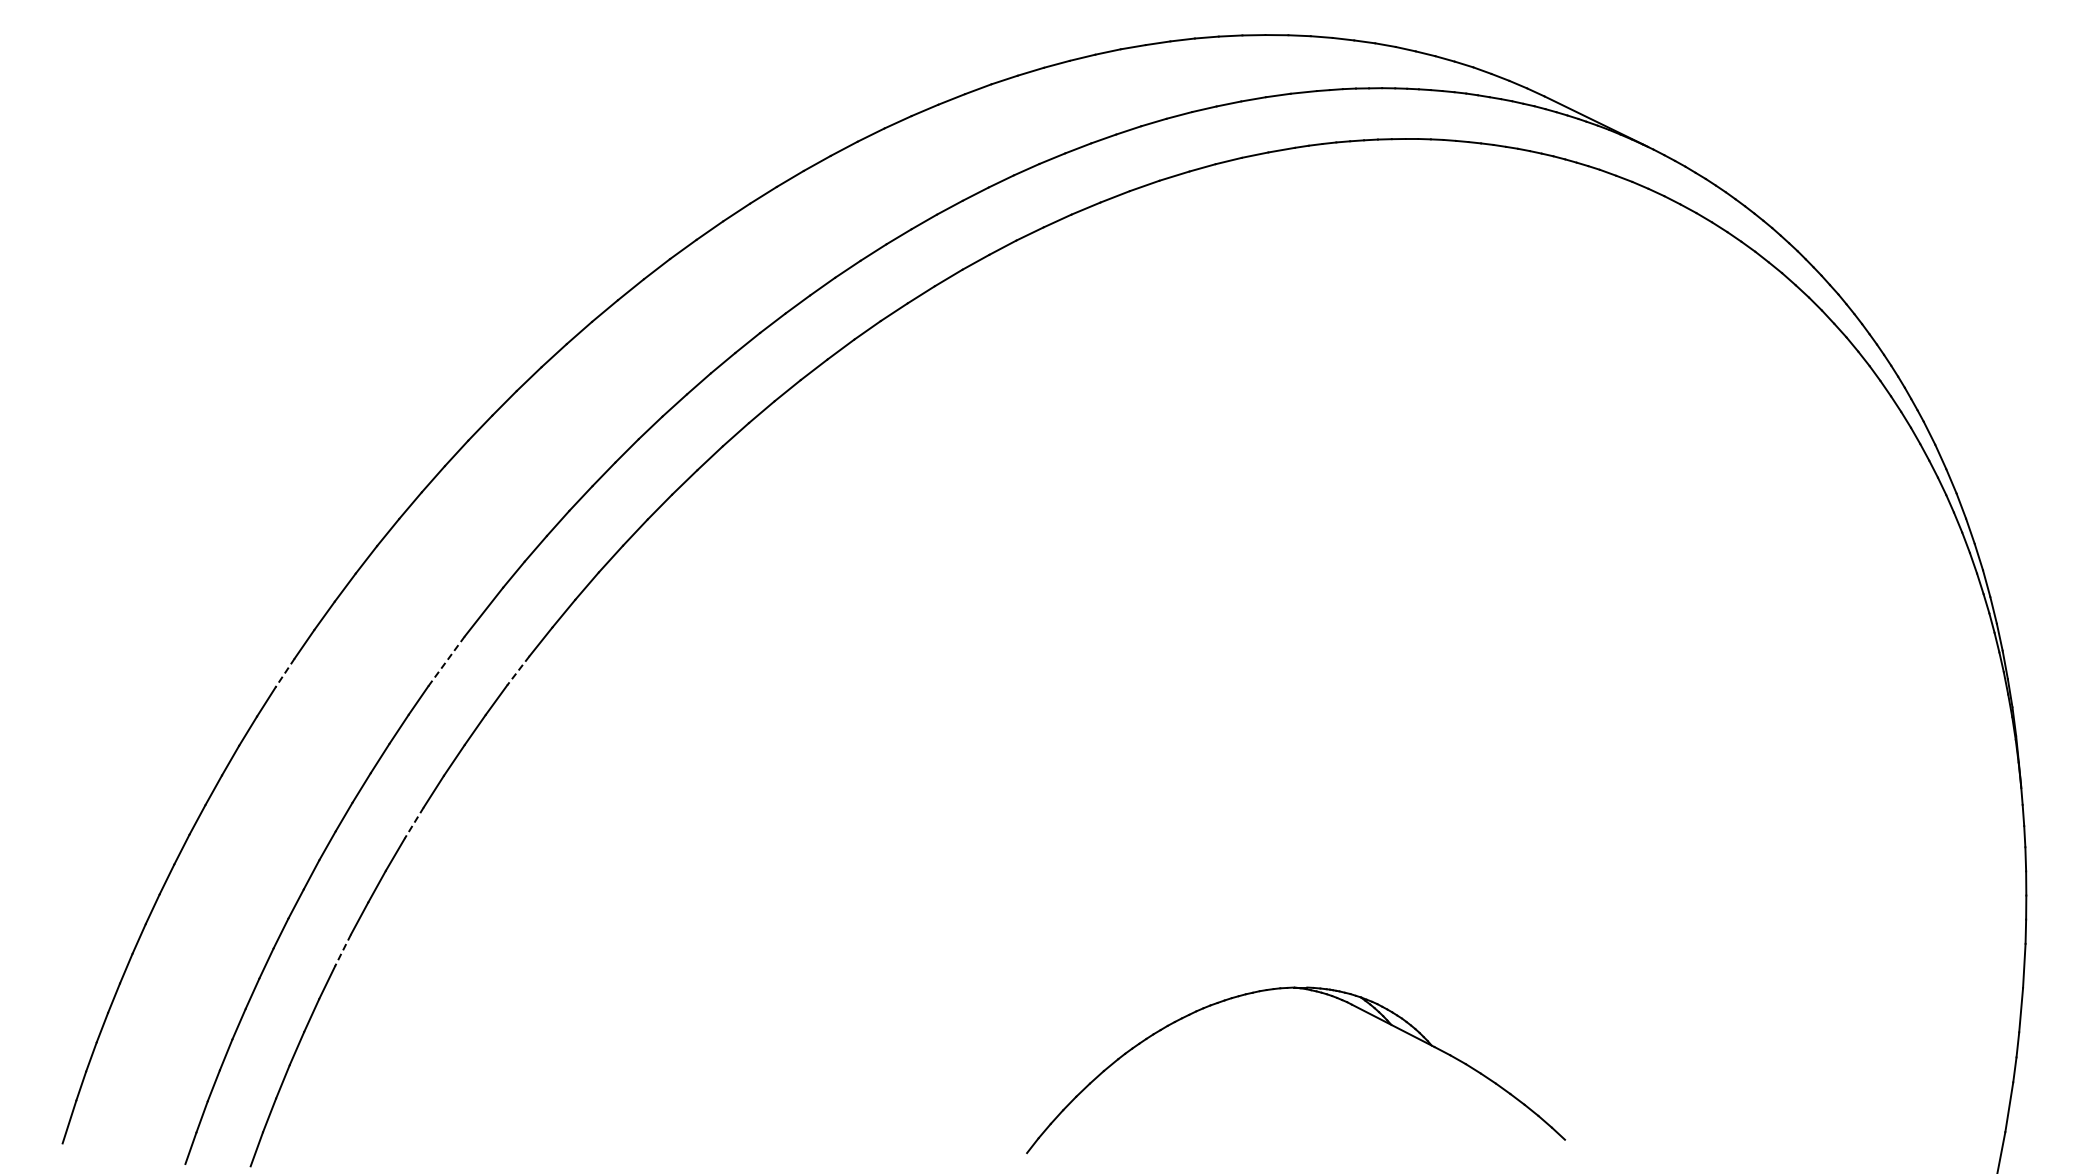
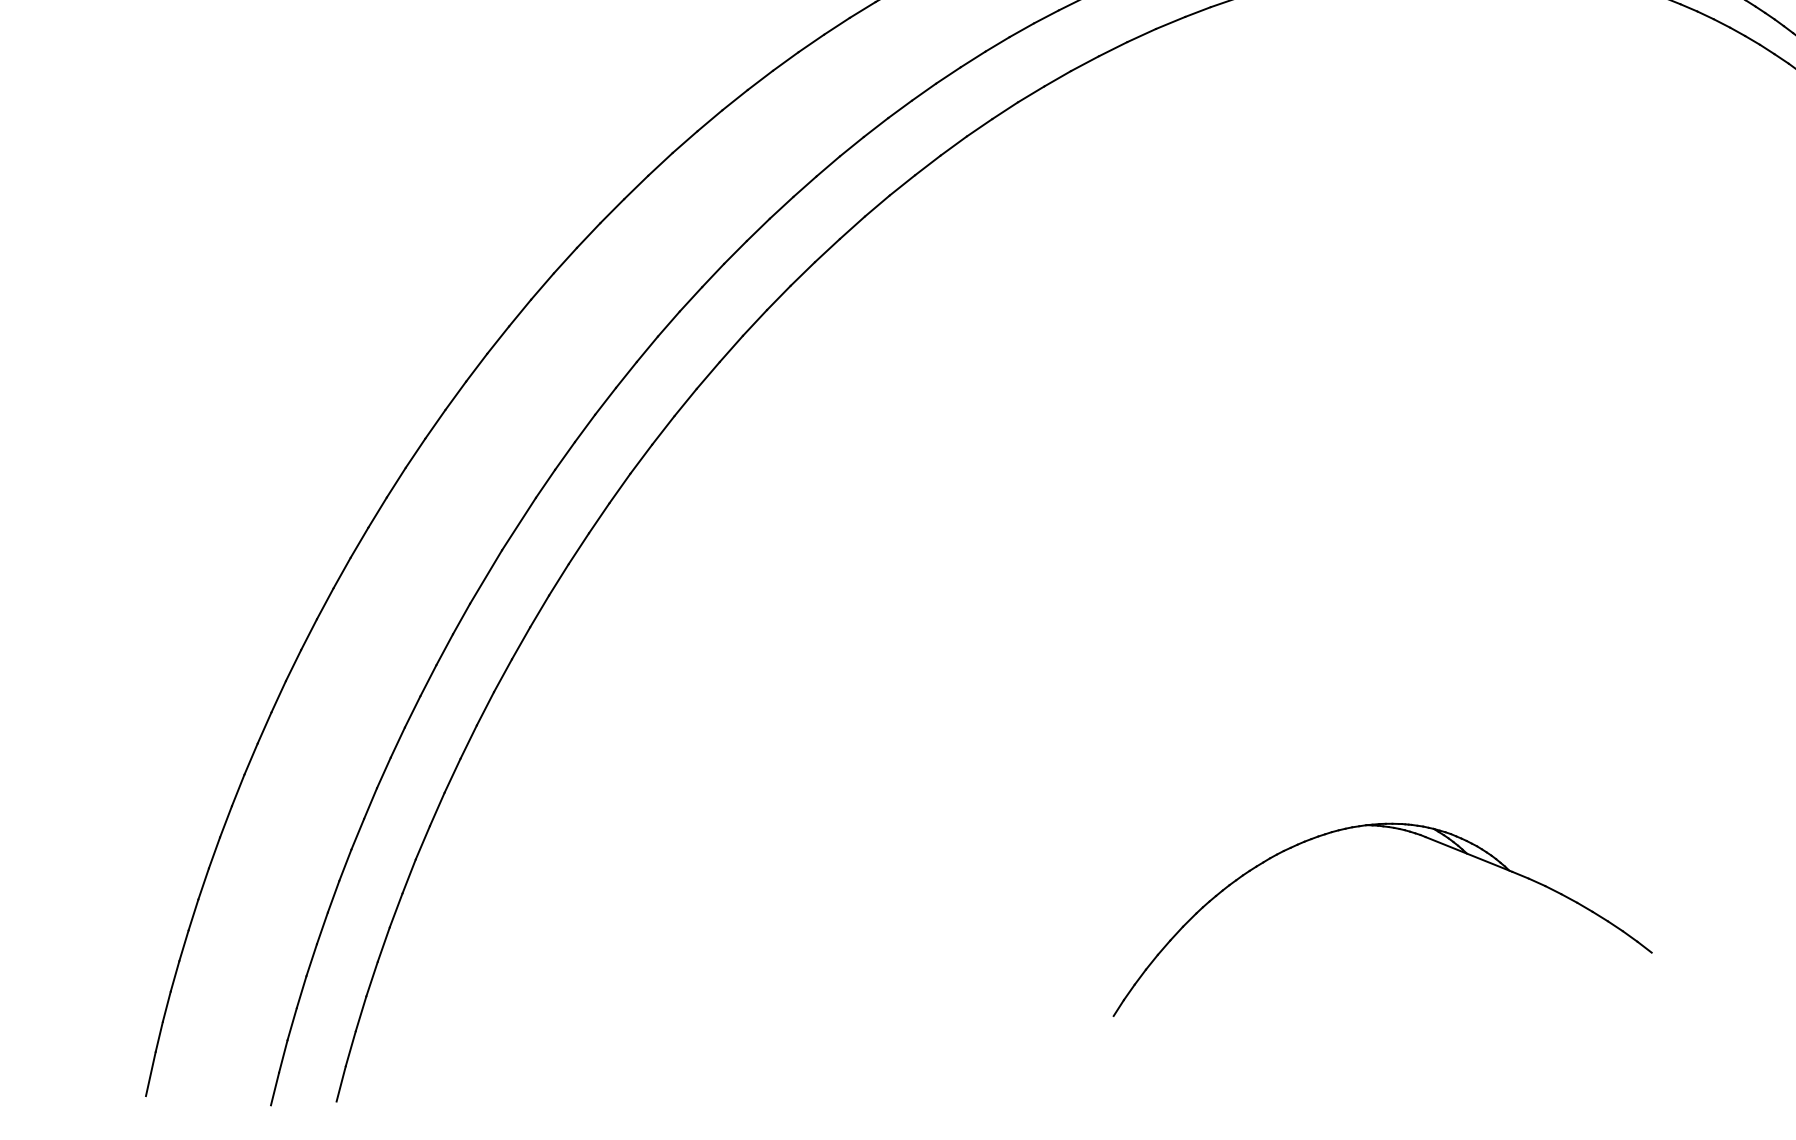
line: (446, 661) -> (485, 577), dashed -> solid
line: (518, 671) -> (559, 580), dashed -> solid
line: (284, 673) -> (324, 604), dashed -> solid
line: (414, 823) -> (468, 742), dashed -> solid
line: (342, 950) -> (408, 876), dashed -> solid

